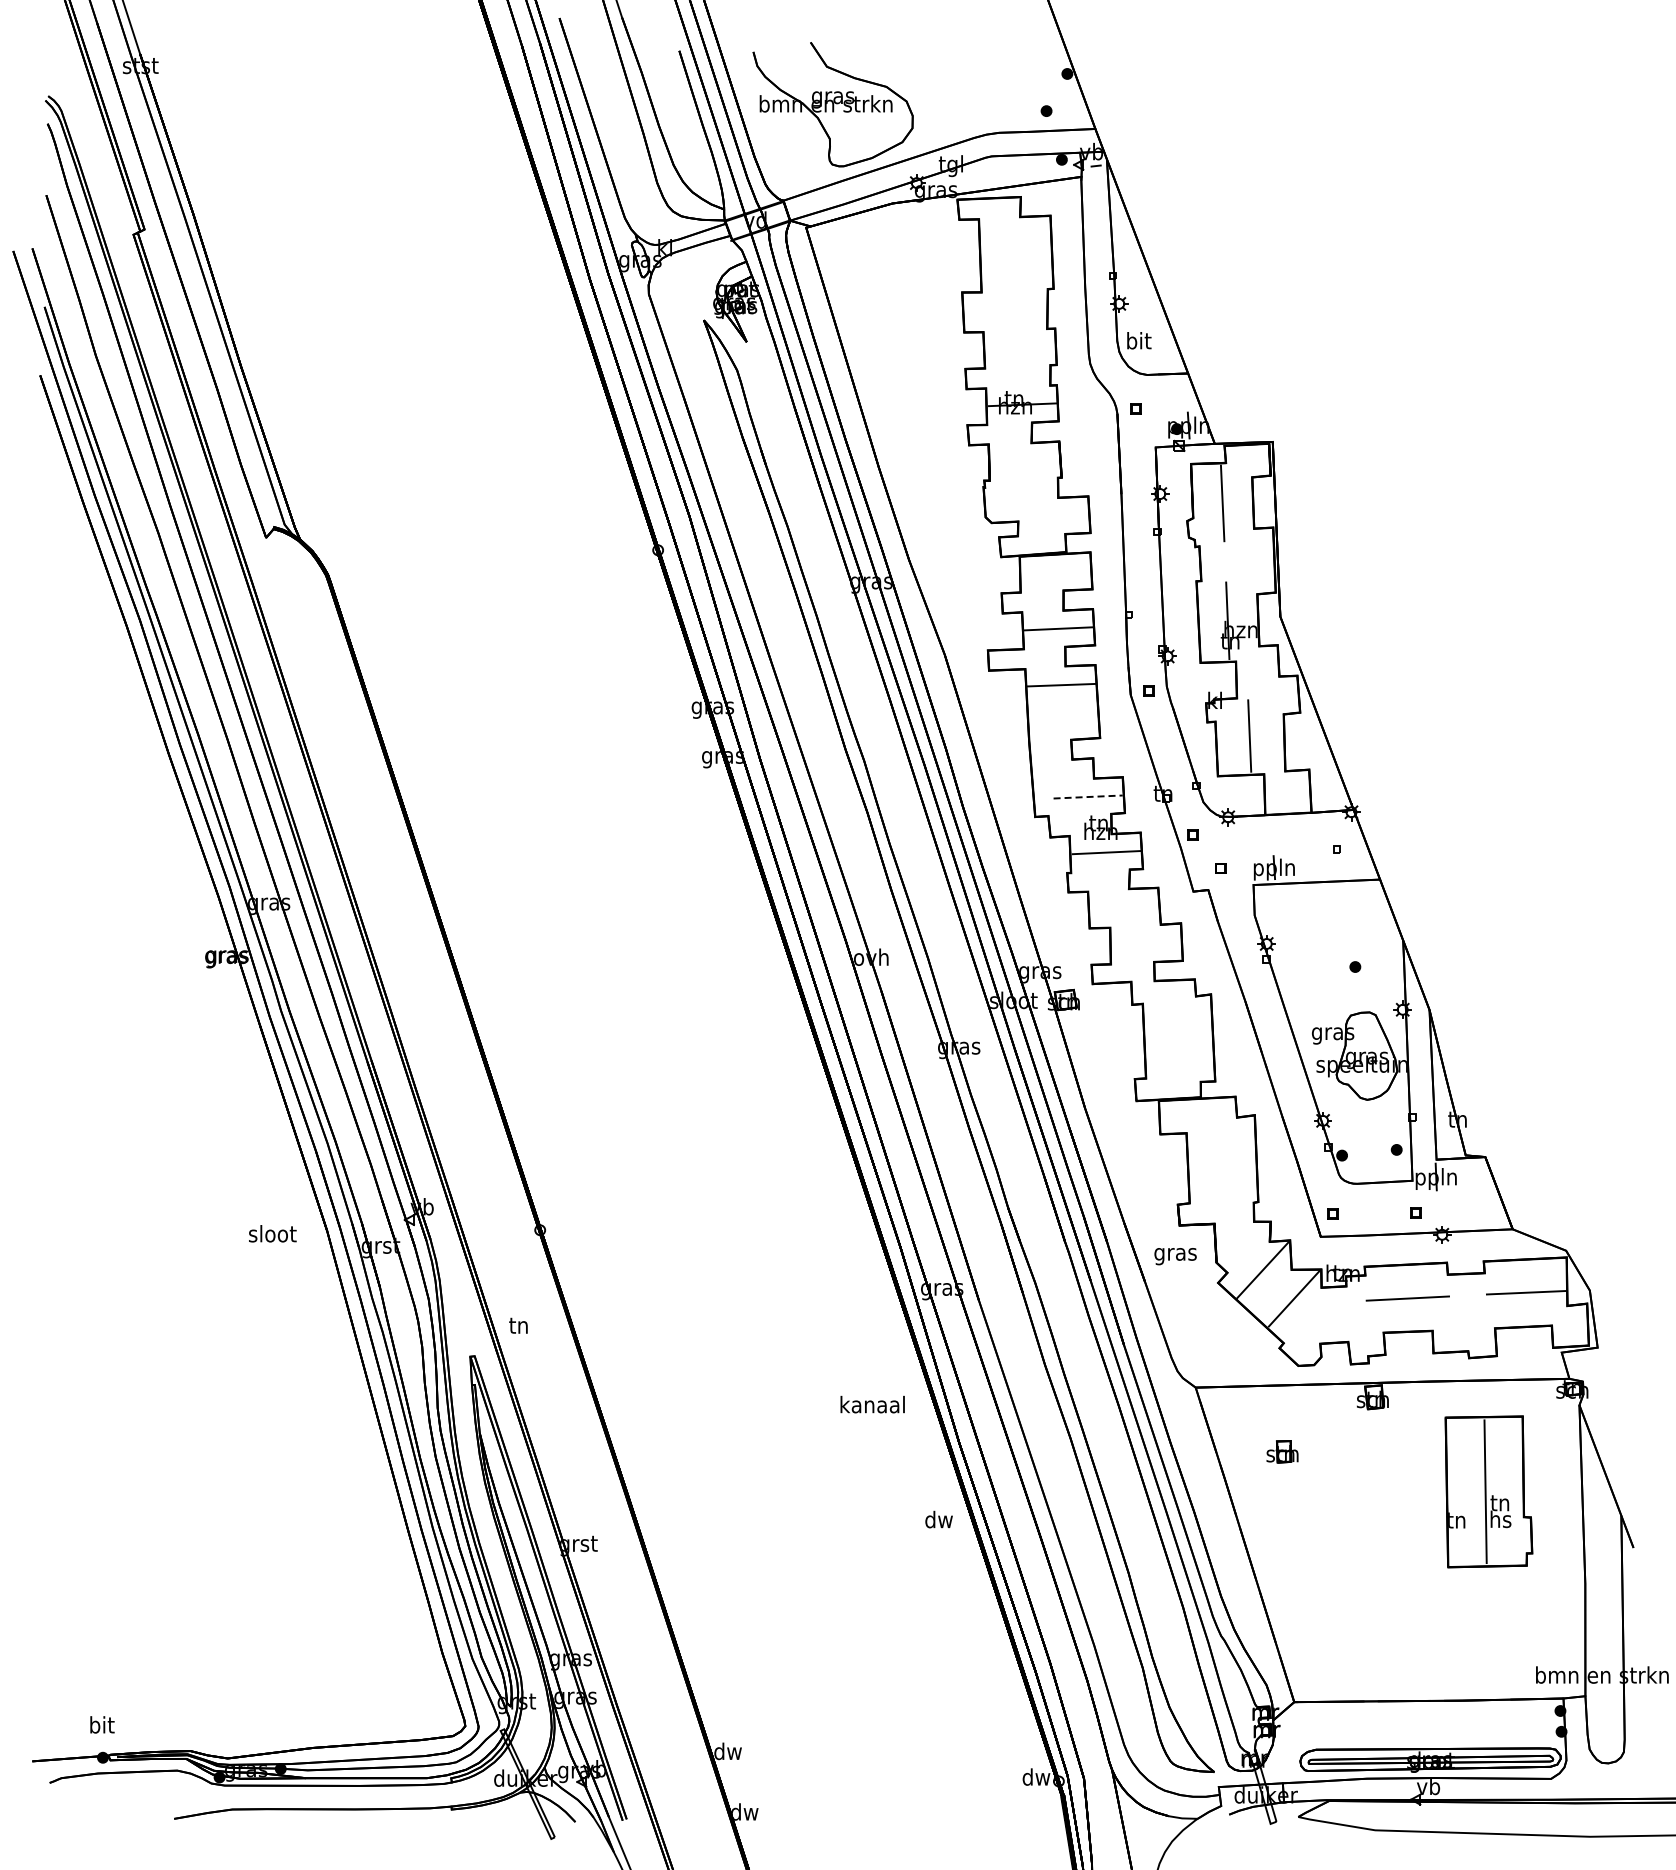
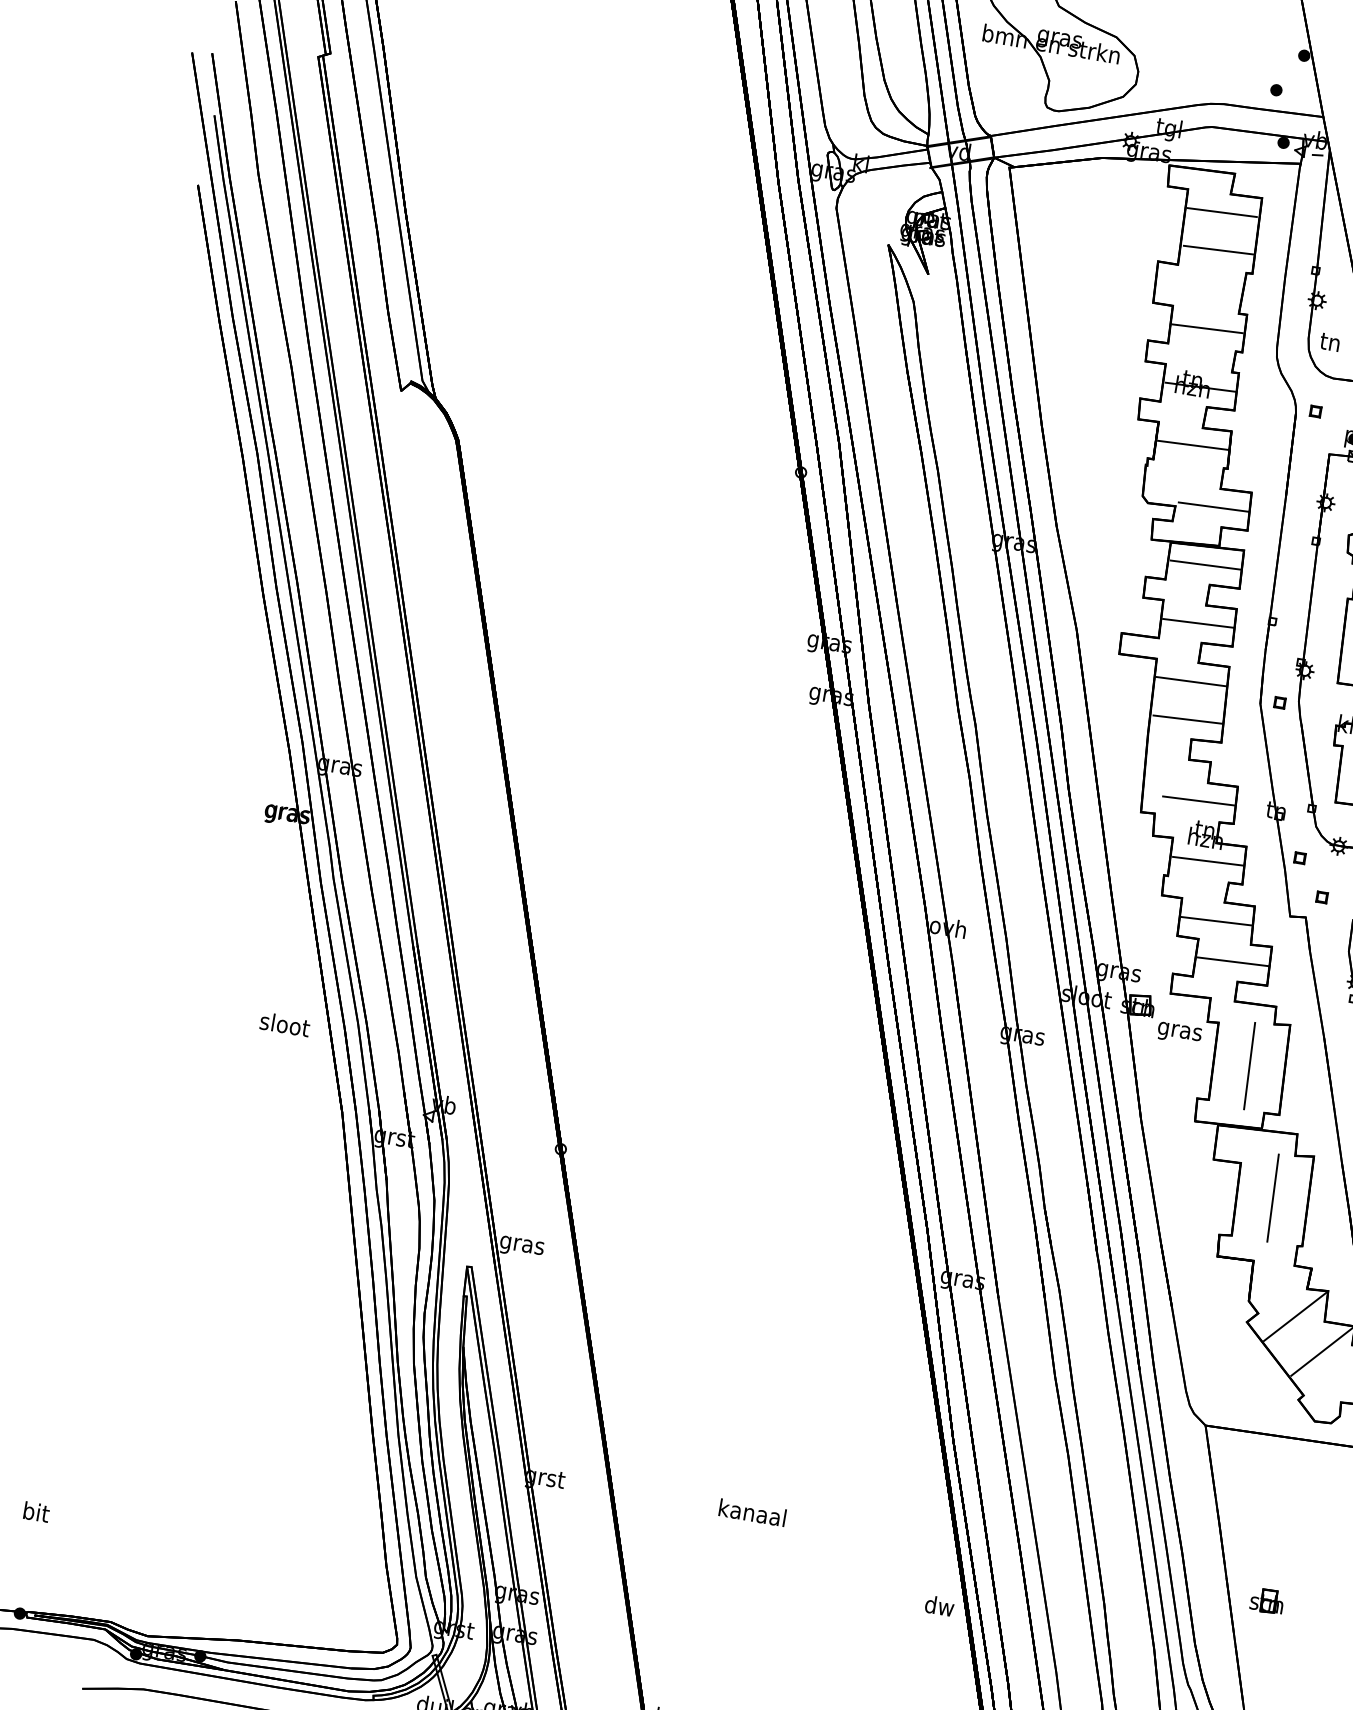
line: (1014, 235) -> (1221, 212), added
line: (1017, 271) -> (1218, 249), added
text: (1139, 340) -> (1331, 341), bit -> tn
line: (1019, 347) -> (1207, 327), added
line: (1024, 460) -> (1192, 444), added
line: (1054, 516) -> (1213, 507), added
line: (1056, 572) -> (1205, 565), added
line: (1064, 721) -> (1187, 719), added
line: (1088, 797) -> (1199, 801), dashed -> solid
line: (1124, 907) -> (1216, 920), added
line: (1146, 943) -> (1232, 961), added
line: (1178, 1039) -> (1248, 1065), added
line: (1222, 1161) -> (1272, 1198), added
text: (272, 1233) -> (284, 1024), moved
text: (1175, 1256) -> (1179, 1033), moved
text: (518, 1327) -> (521, 1245), tn -> gras
text: (872, 1404) -> (752, 1512), moved
part: (1282, 1451) -> (1267, 1600), moved
text: (938, 1519) -> (939, 1605), moved
text: (102, 1724) -> (36, 1511), moved

